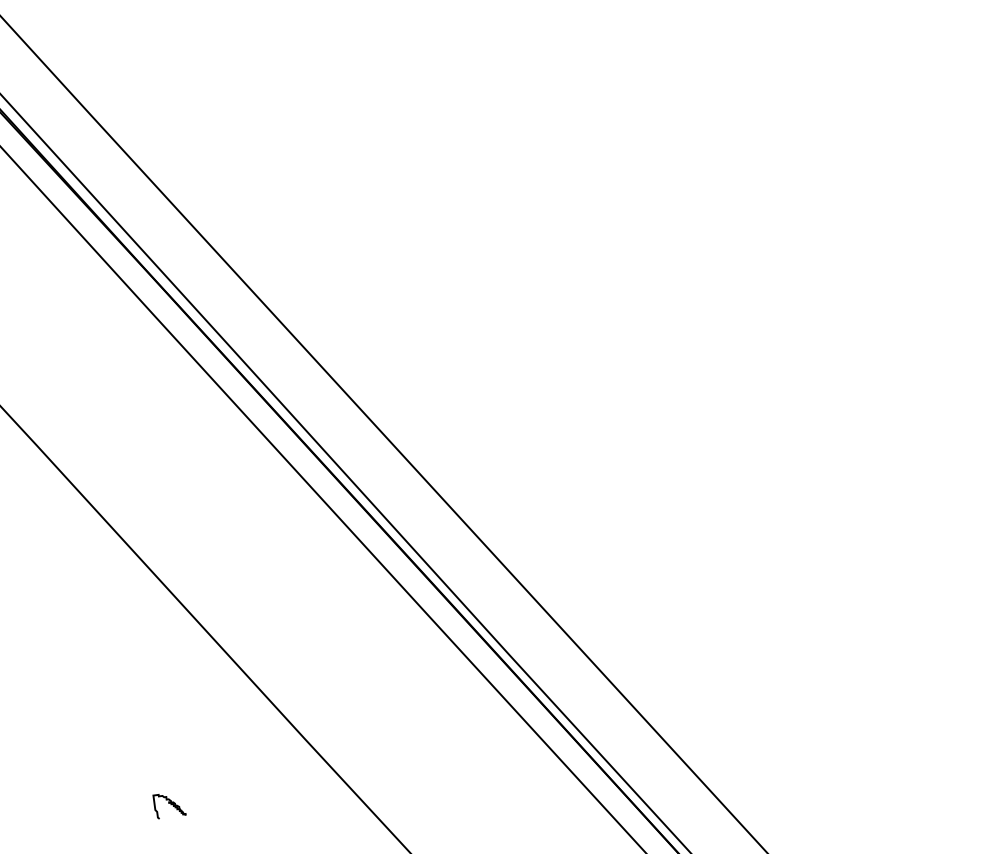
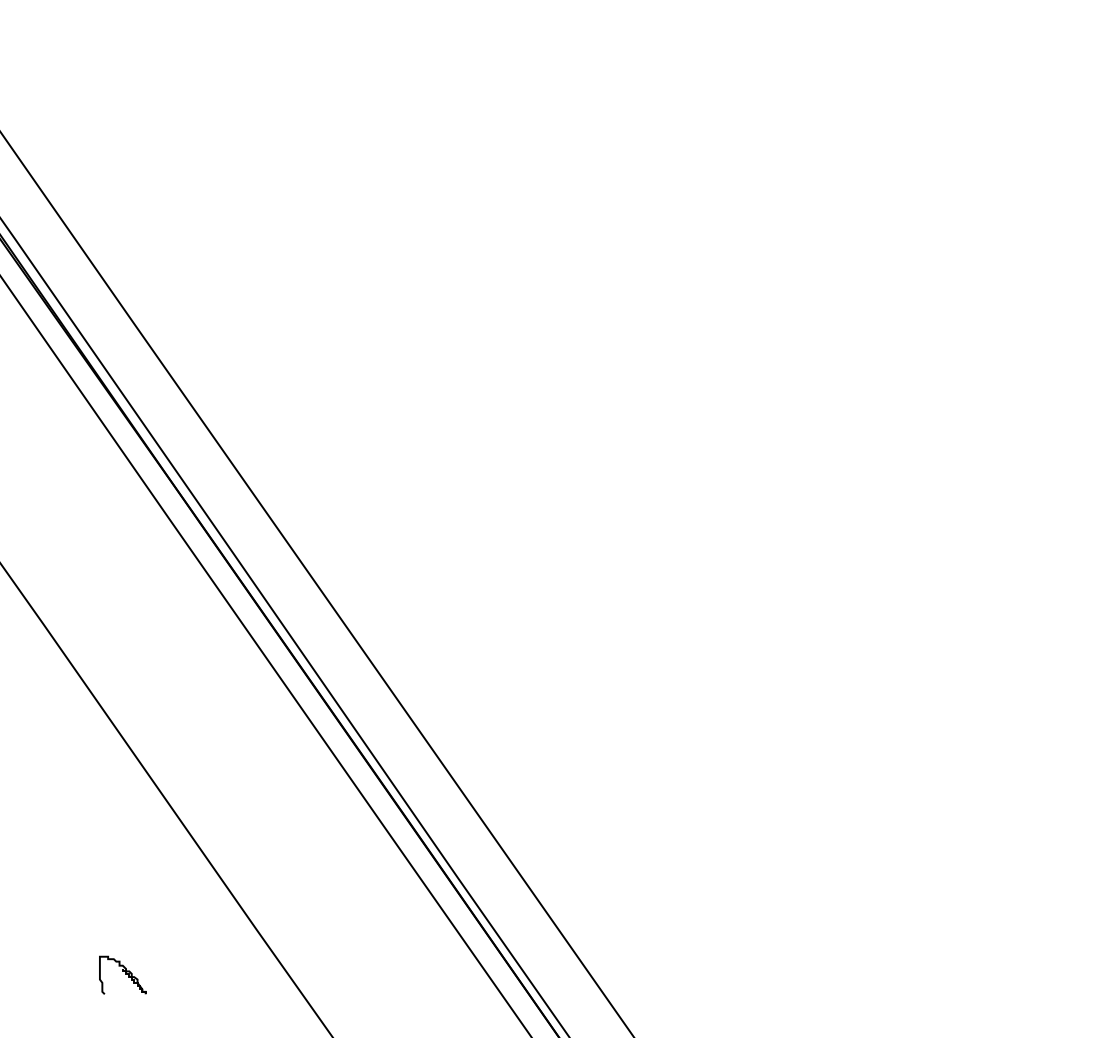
part: (169, 804) -> (122, 974), size x1.67

